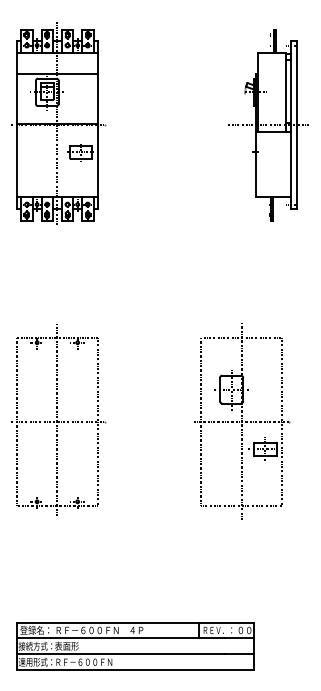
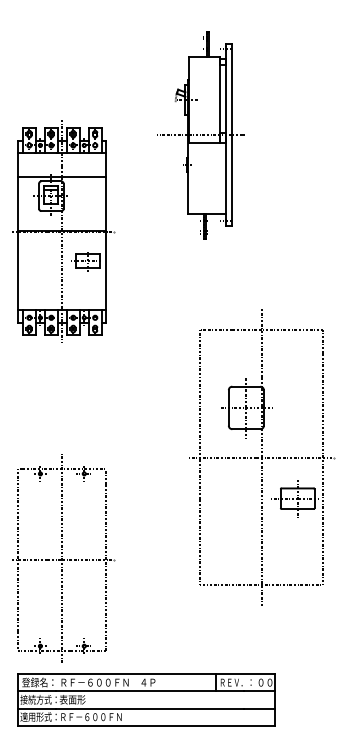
part: (58, 123) -> (63, 229), moved
part: (268, 125) -> (201, 135), moved
part: (58, 419) -> (63, 557), moved
part: (242, 421) -> (262, 456), size x1.4

